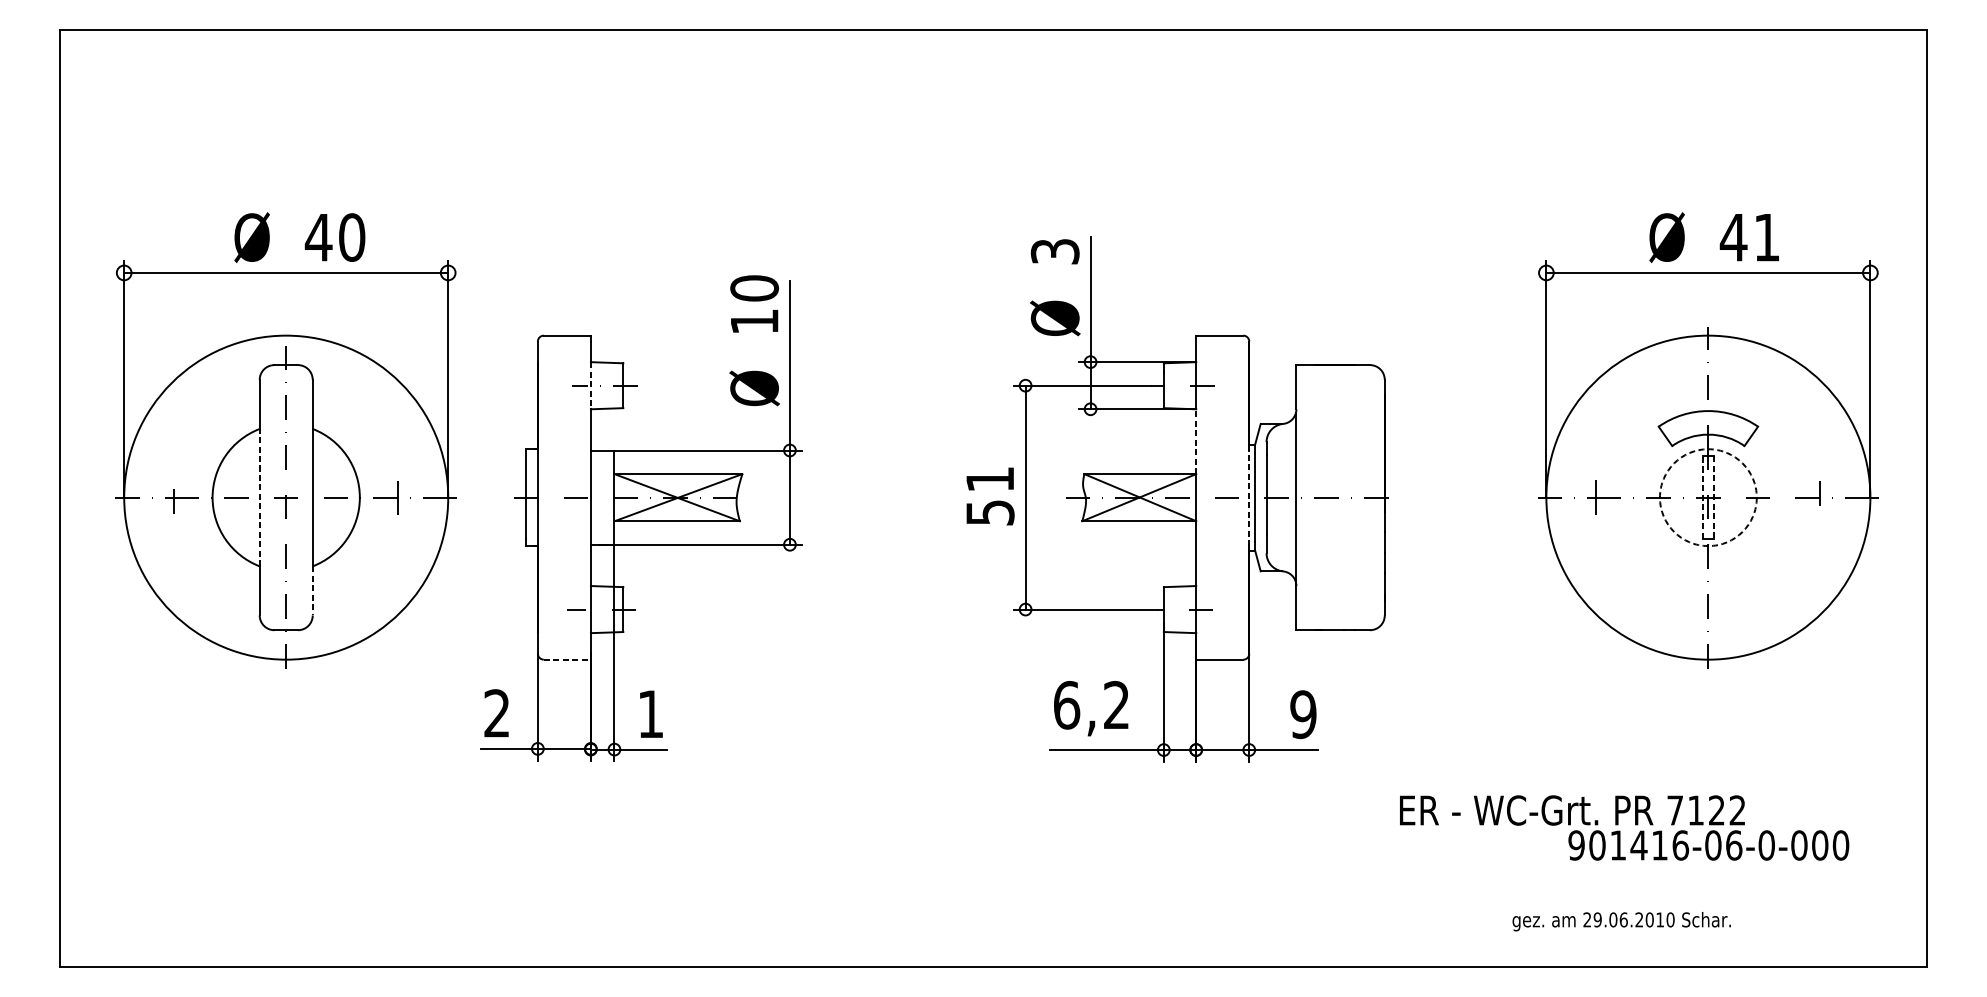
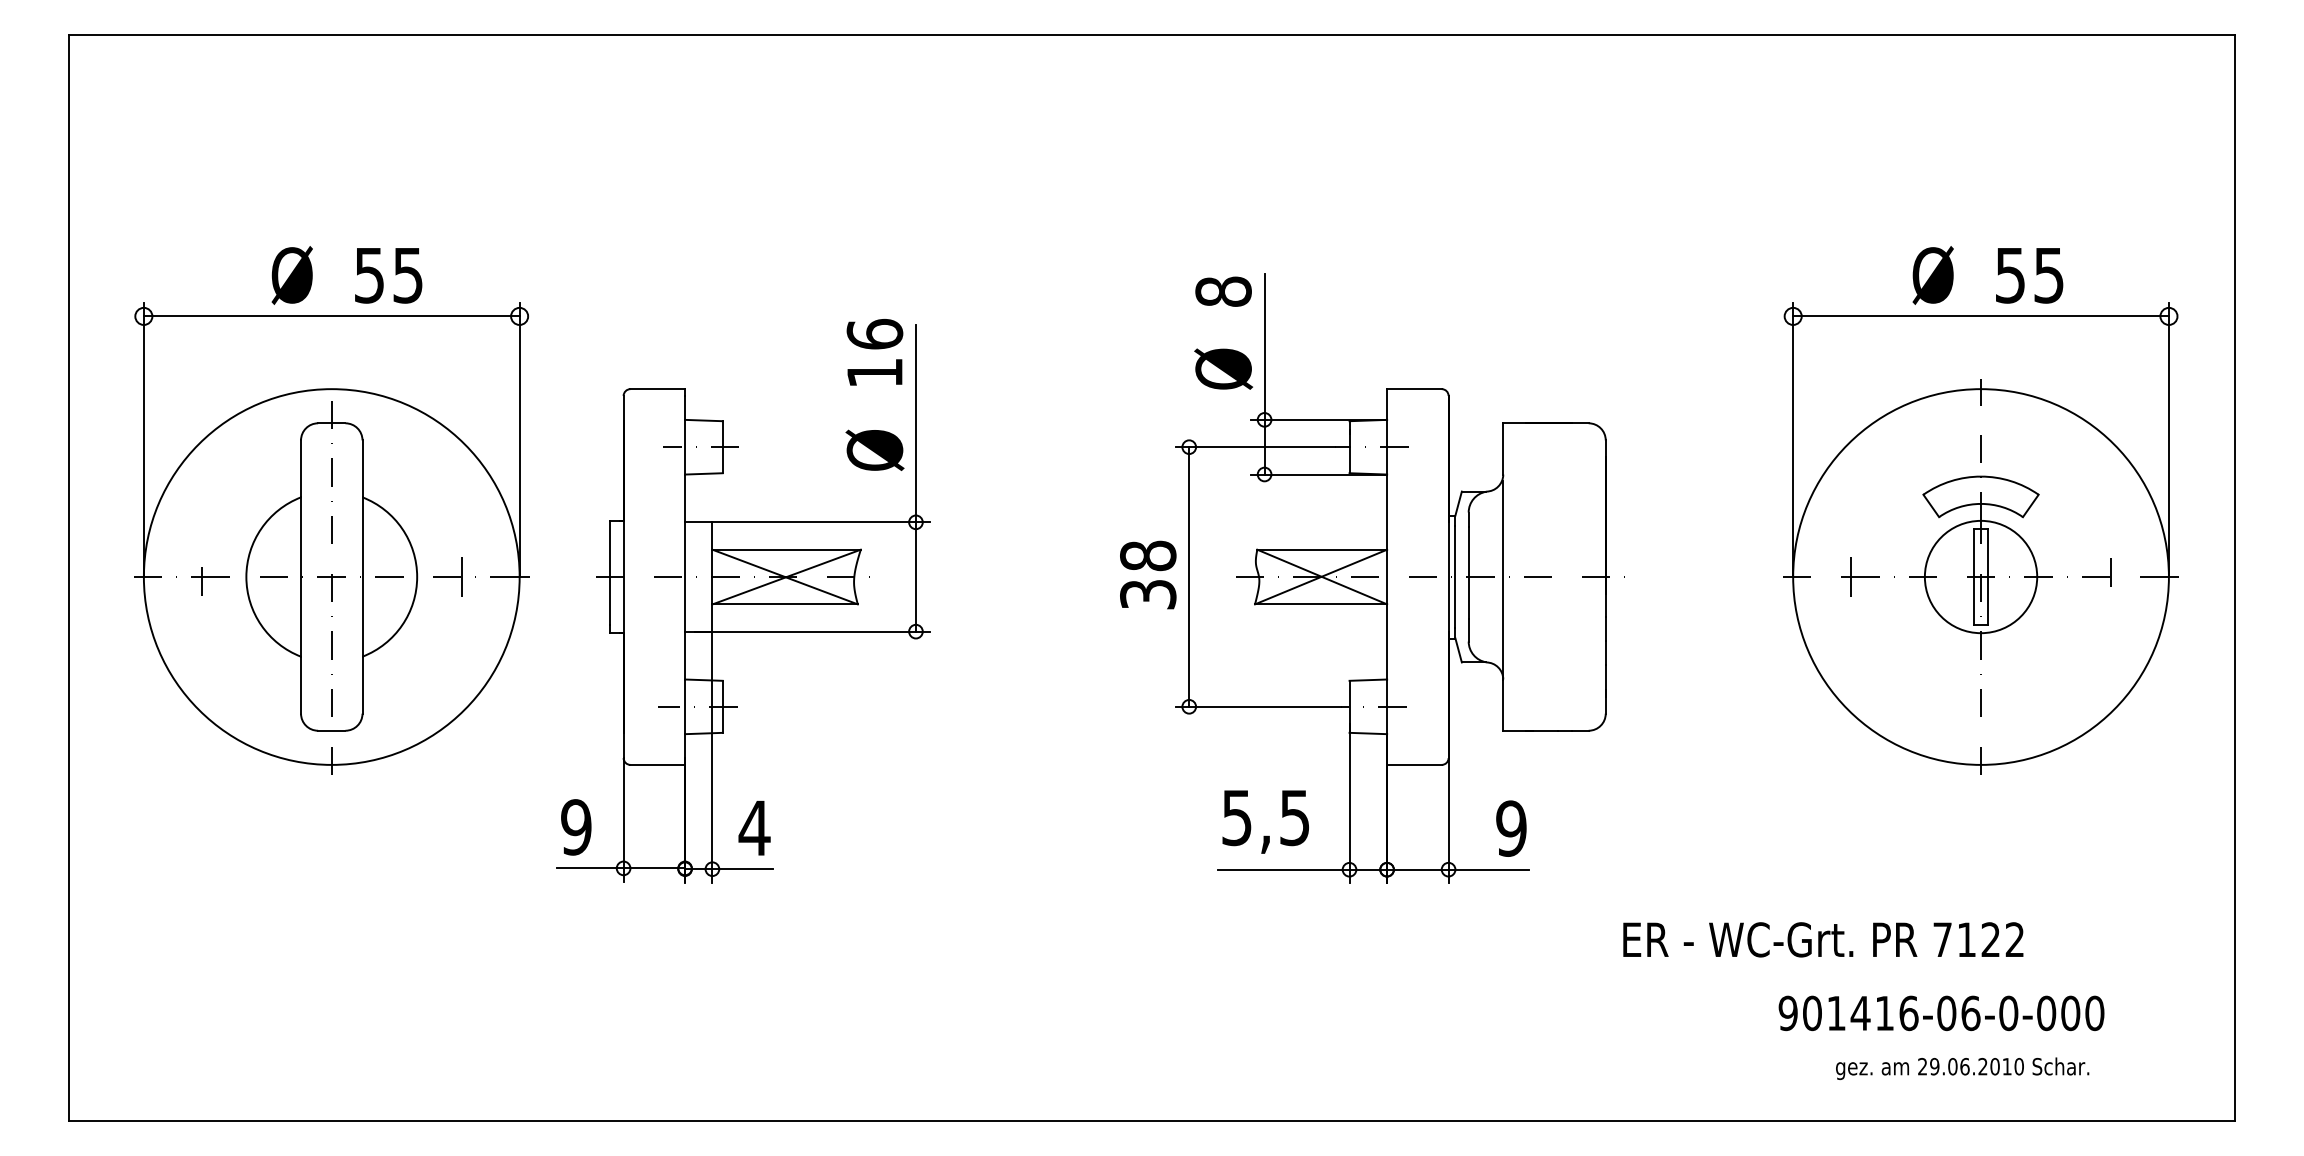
text: (335, 237) -> (388, 275), 40 -> 55
text: (1749, 237) -> (2028, 275), 41 -> 55
text: (1055, 251) -> (1223, 291), 3 -> 8
text: (754, 287) -> (874, 333), 10 -> 16
line: (591, 385) -> (685, 447), dashed -> solid
line: (1196, 442) -> (1387, 512), dashed -> solid
text: (990, 495) -> (1148, 574), 51 -> 38
line: (1249, 497) -> (1448, 576), dashed -> solid
circle: (1707, 497) -> (1980, 576), dashed -> solid
line: (260, 498) -> (301, 577), dashed -> solid
line: (1702, 498) -> (1974, 577), dashed -> solid
line: (1713, 498) -> (1987, 577), dashed -> solid
line: (312, 591) -> (362, 685), dashed -> solid
line: (567, 659) -> (658, 764), dashed -> solid
text: (1091, 705) -> (1265, 817), 6,2 -> 5,5
text: (497, 713) -> (576, 827), 2 -> 9
text: (650, 713) -> (754, 827), 1 -> 4
text: (1708, 845) -> (1941, 1013), moved
text: (1621, 921) -> (1962, 1068), moved

